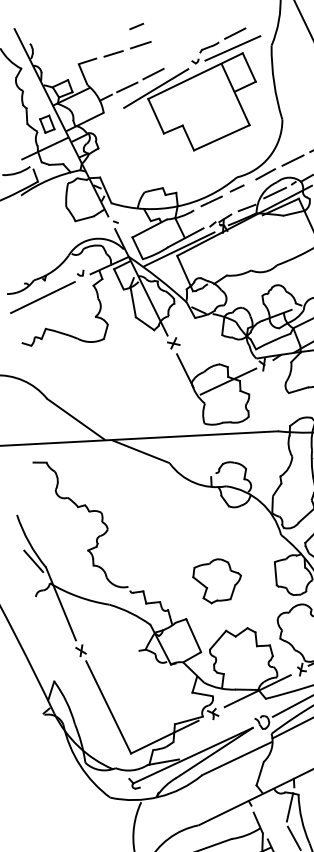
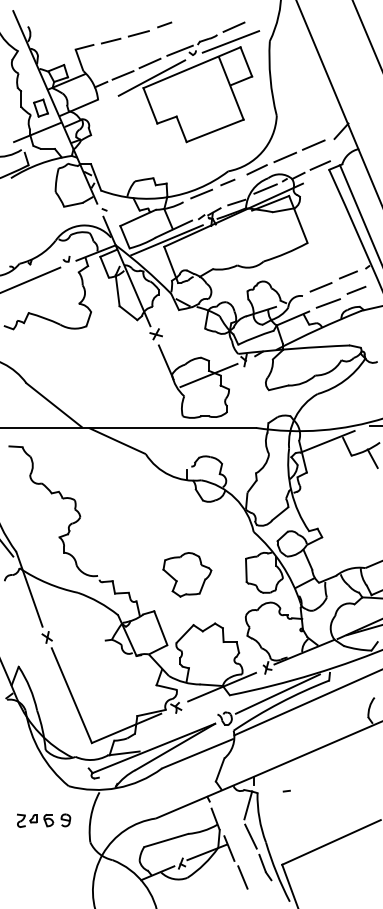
line: (136, 26) -> (164, 24), moved
line: (182, 59) -> (179, 50), added
part: (87, 833) -> (44, 820), added

